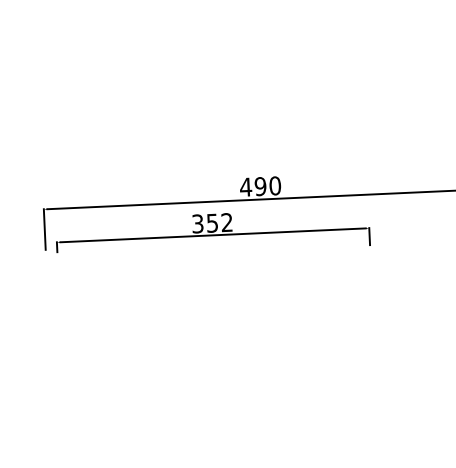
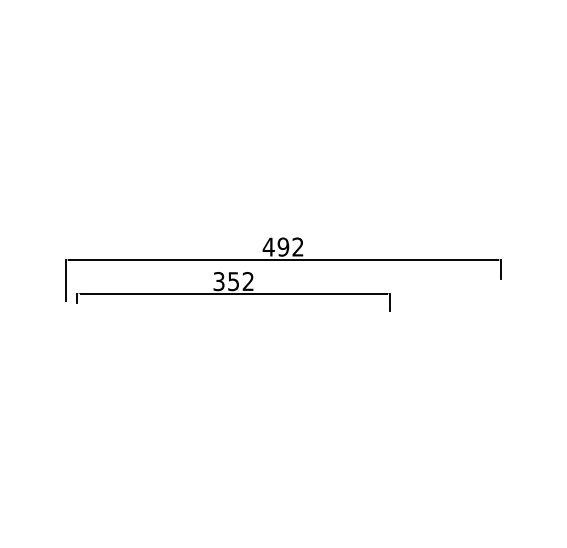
text: (274, 185) -> (297, 246), 490 -> 492

